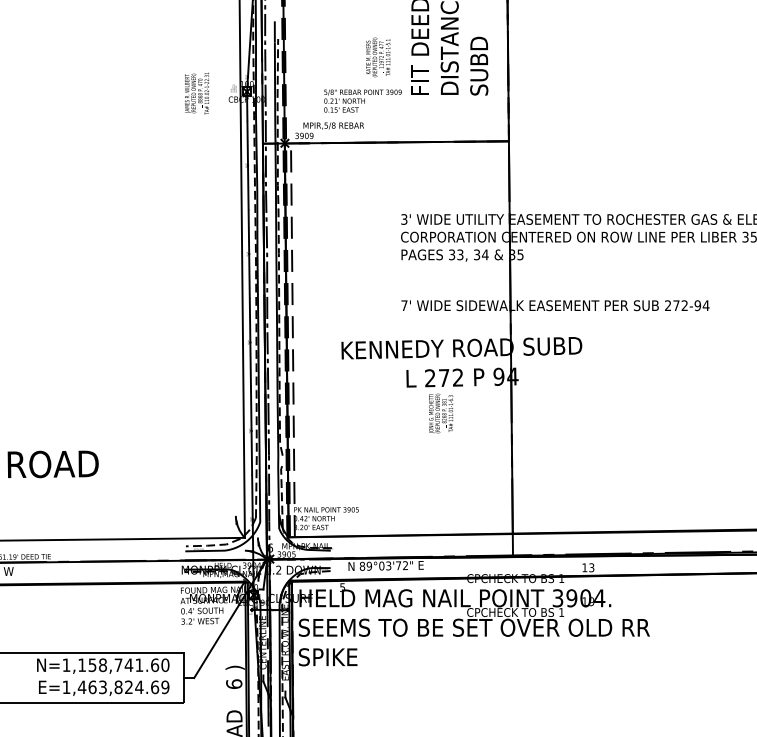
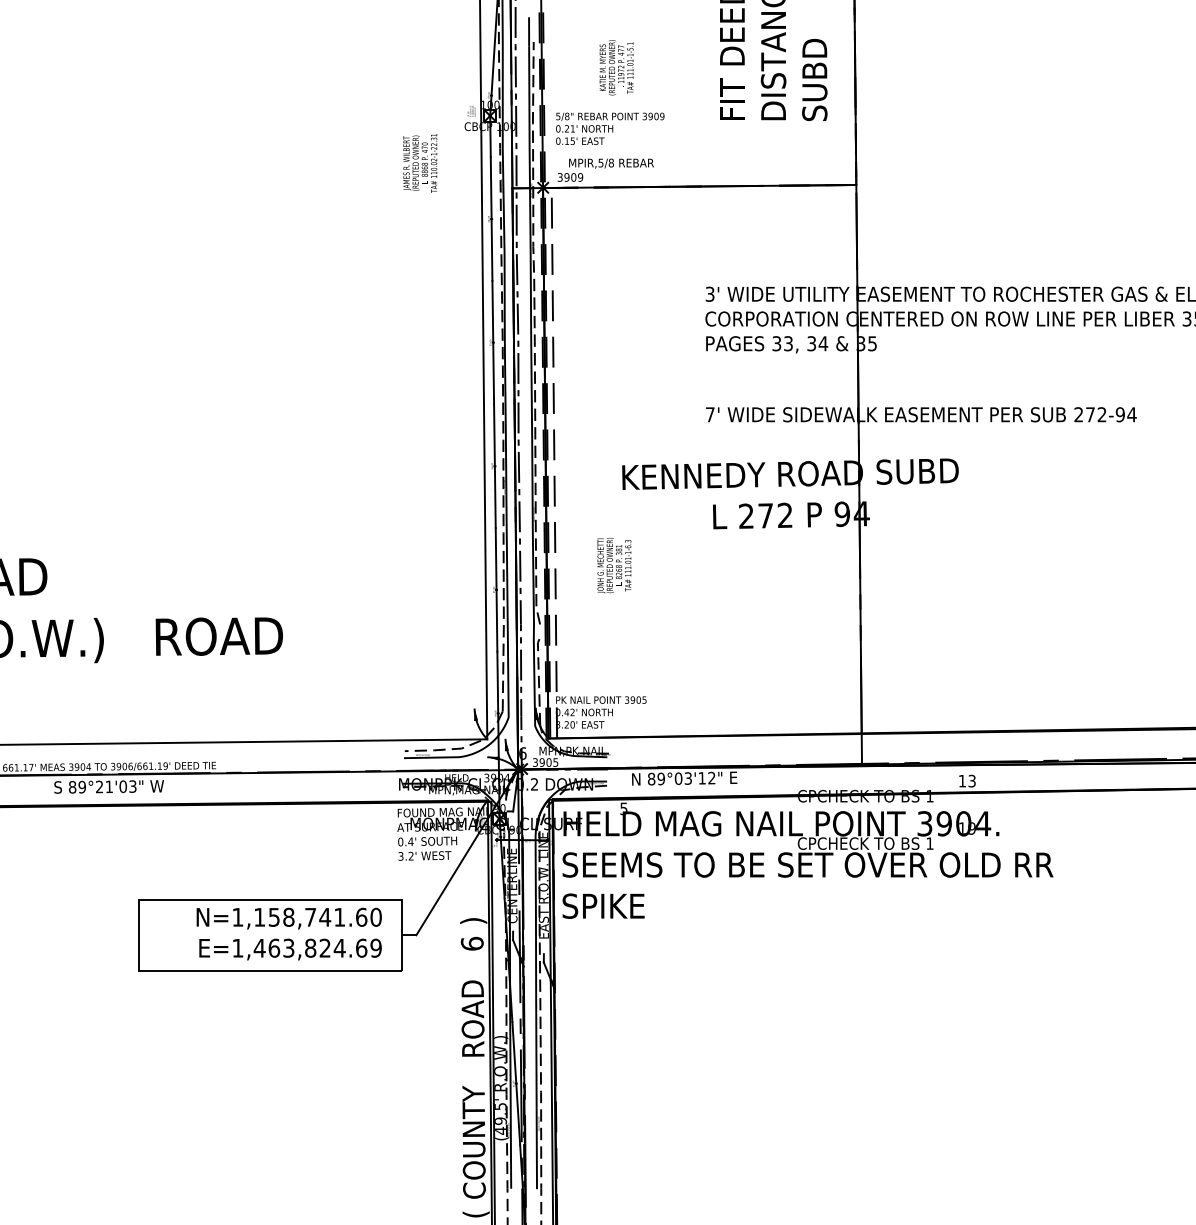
text: (378, 57) -> (616, 67), moved
text: (197, 93) -> (420, 163), moved
text: (363, 100) -> (610, 128), moved
text: (441, 413) -> (614, 565), moved
text: (398, 565) -> (701, 778), 89°03'72" -> 89°03'12"

